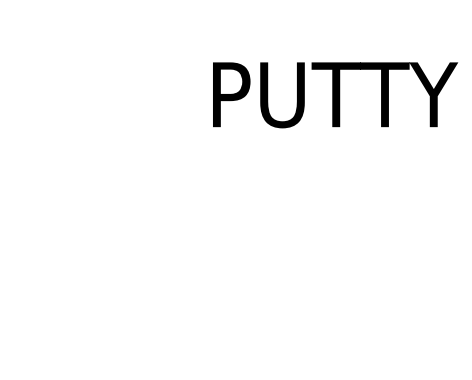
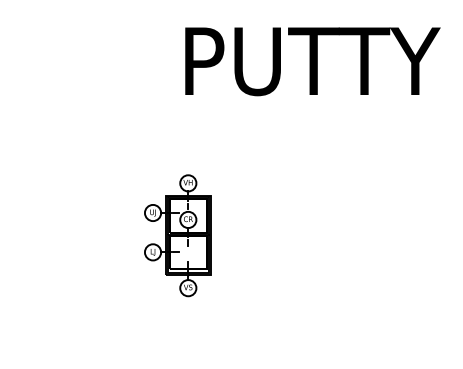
part: (205, 262) -> (177, 236), added

